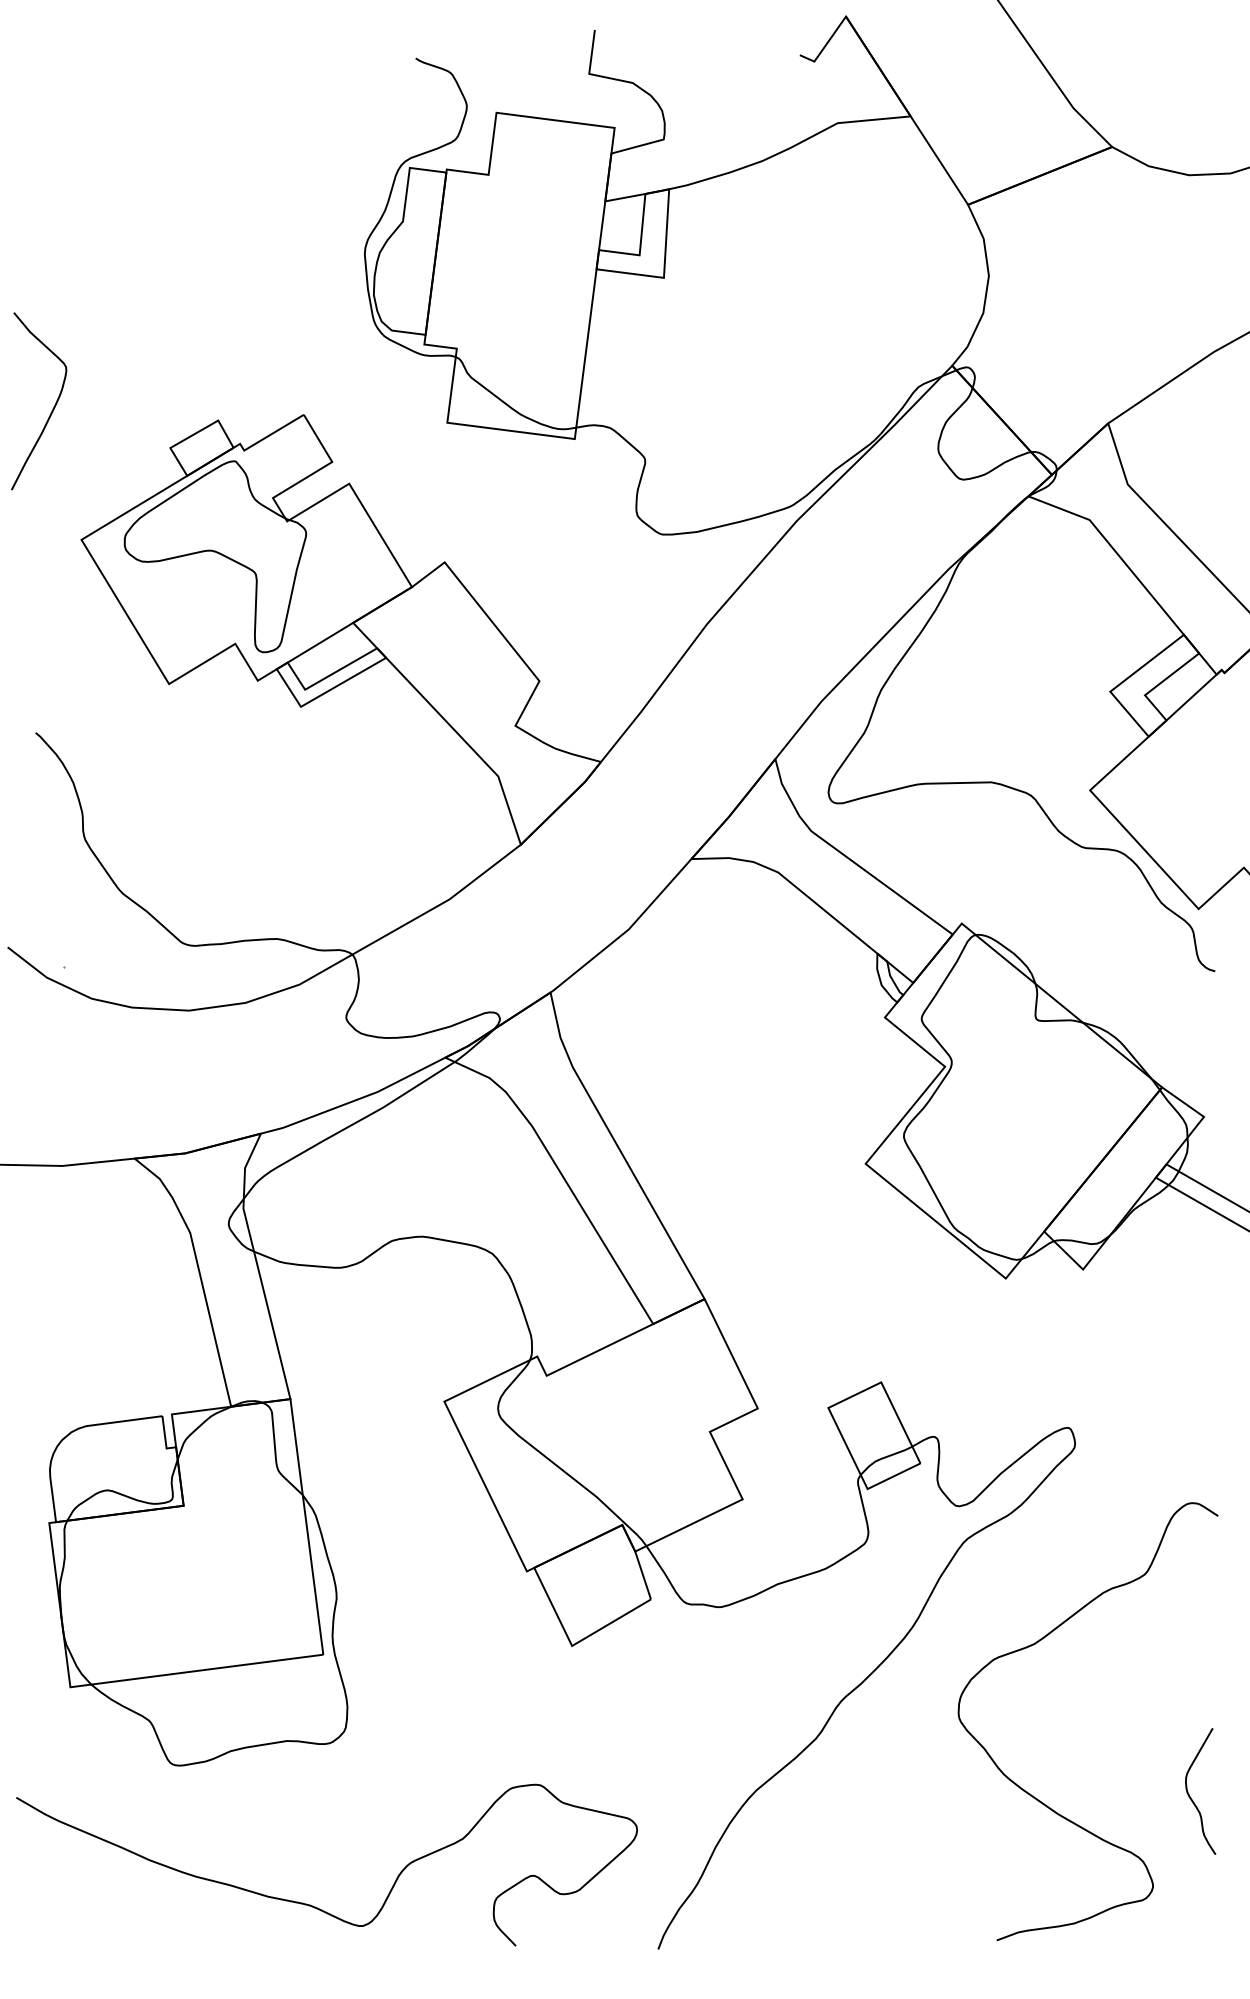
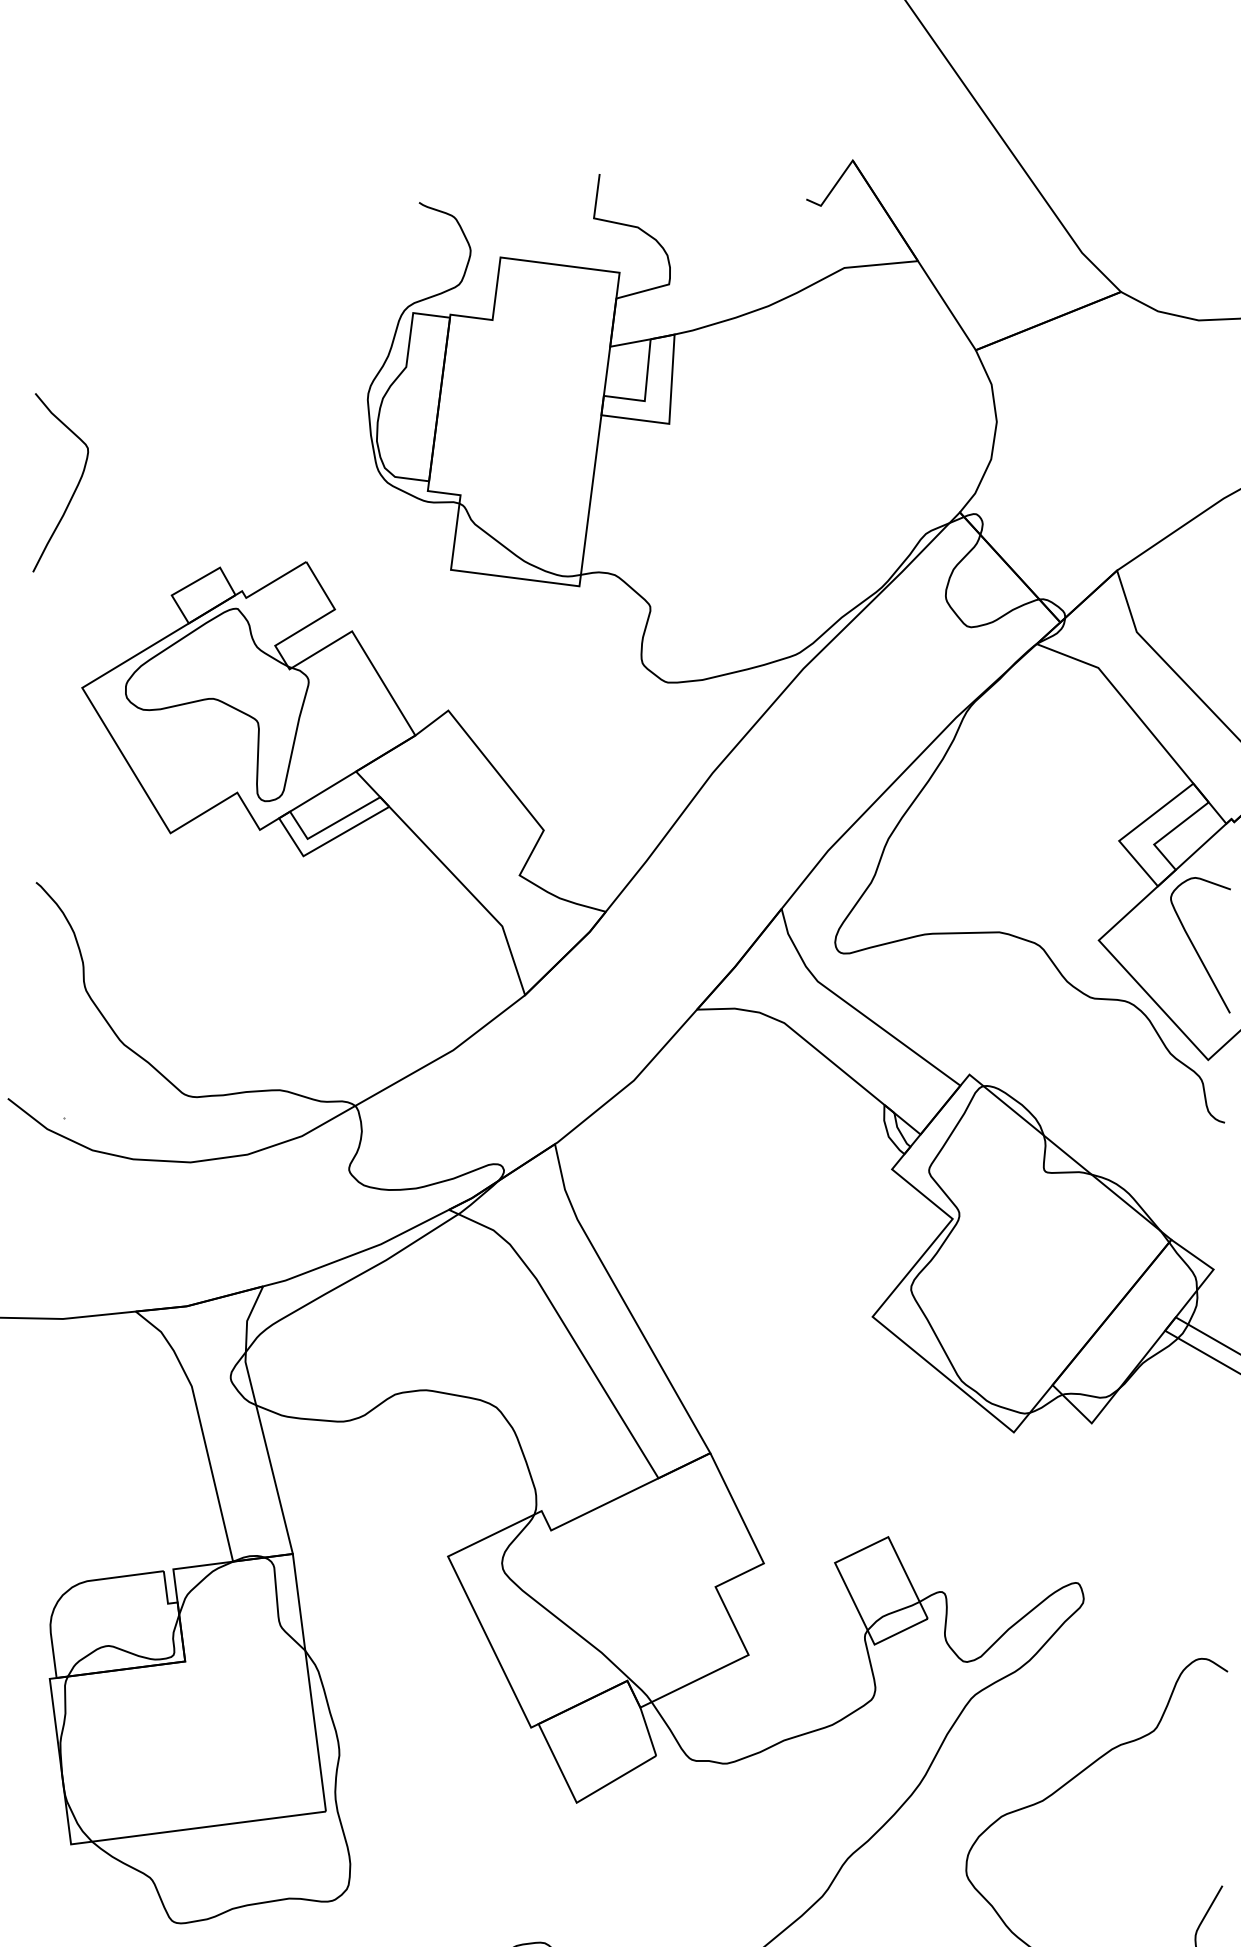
curve: (52, 408) -> (74, 490), moved
curve: (1185, 796) -> (1194, 946), added

